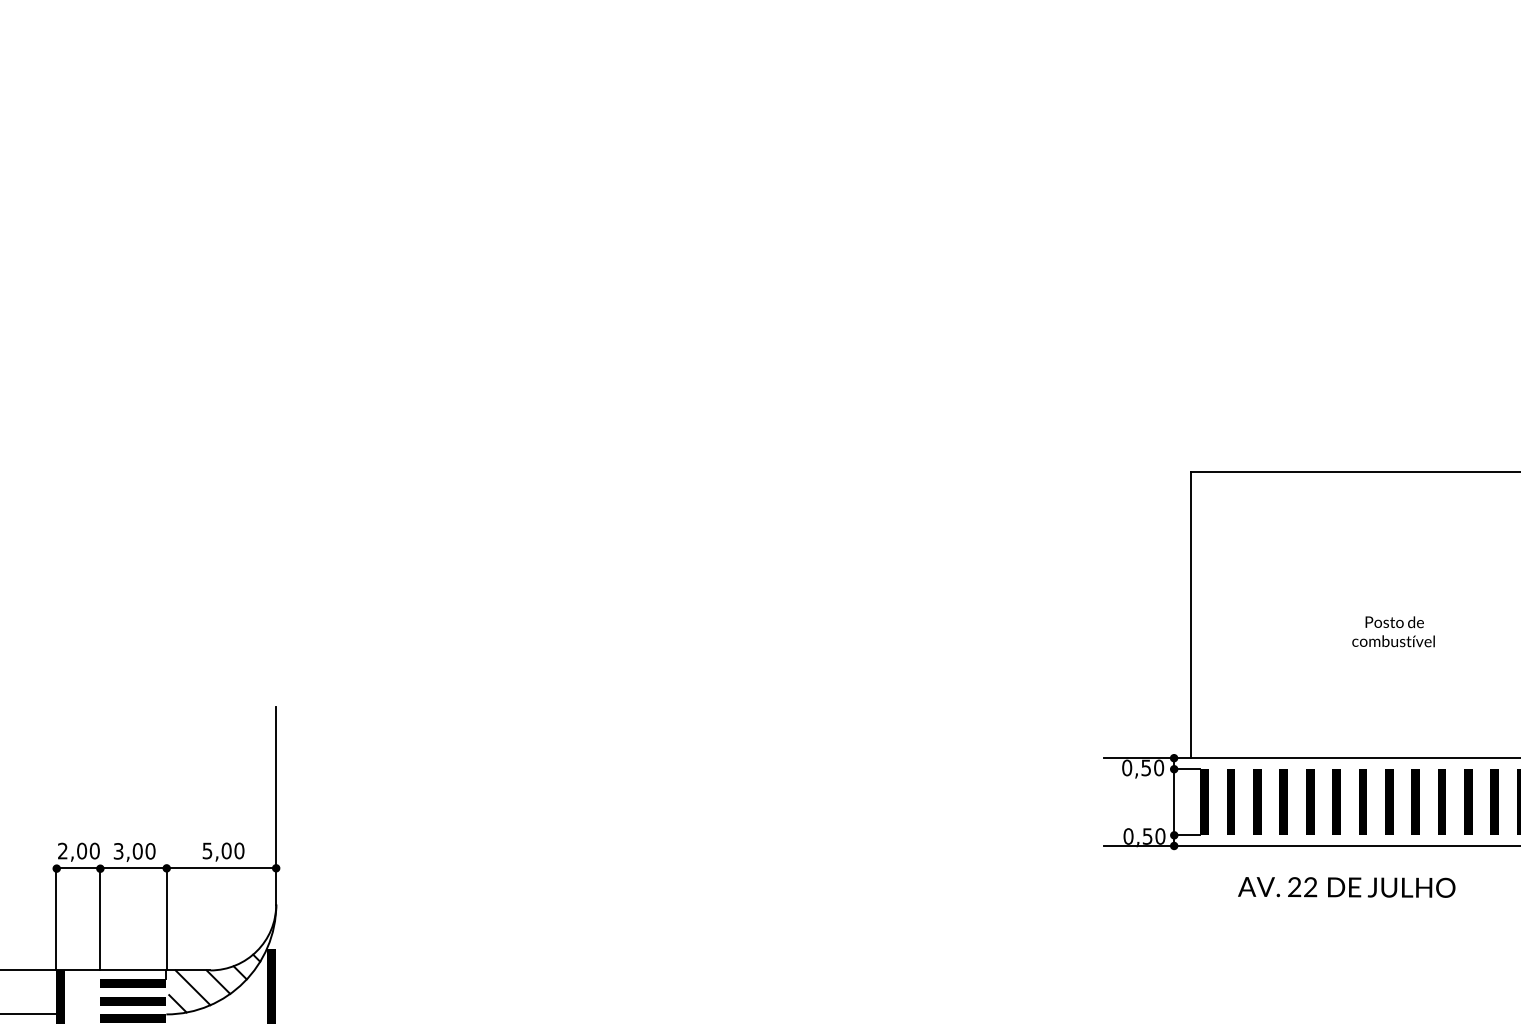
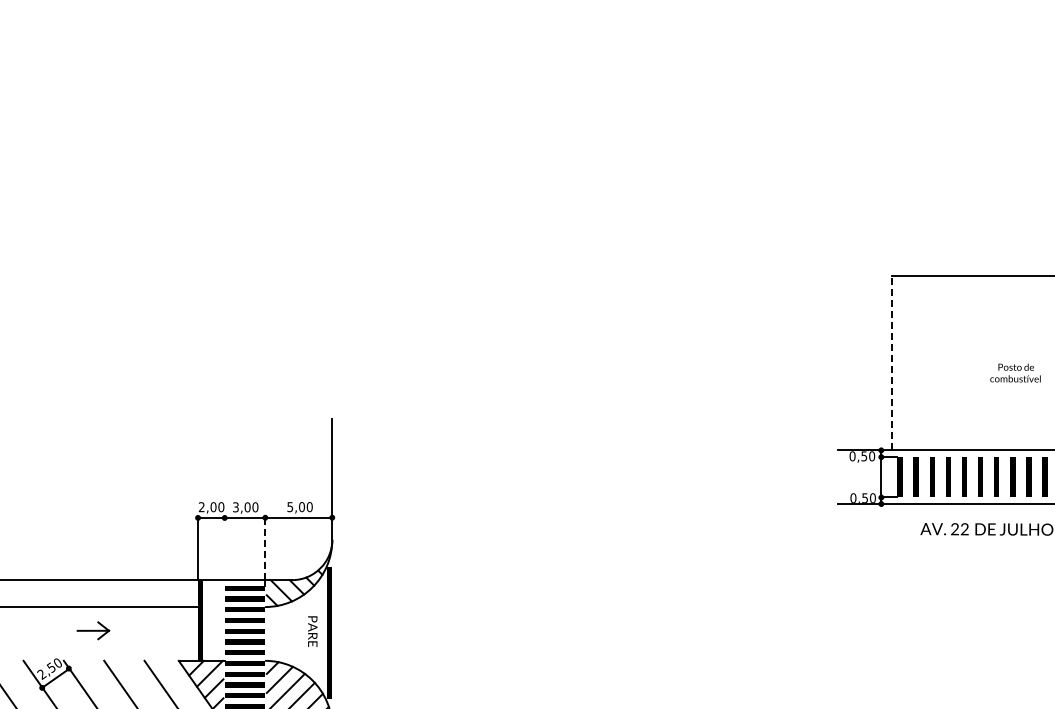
line: (1190, 614) -> (891, 362), solid -> dashed
line: (99, 918) -> (224, 548), removed
line: (167, 918) -> (265, 548), solid -> dashed

